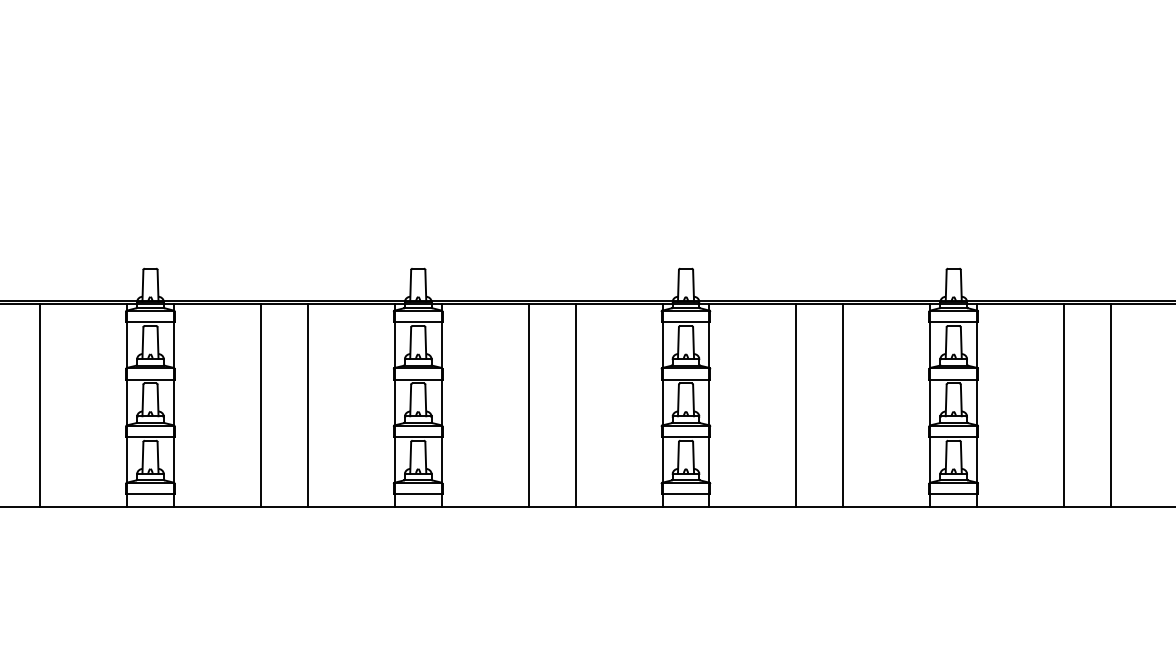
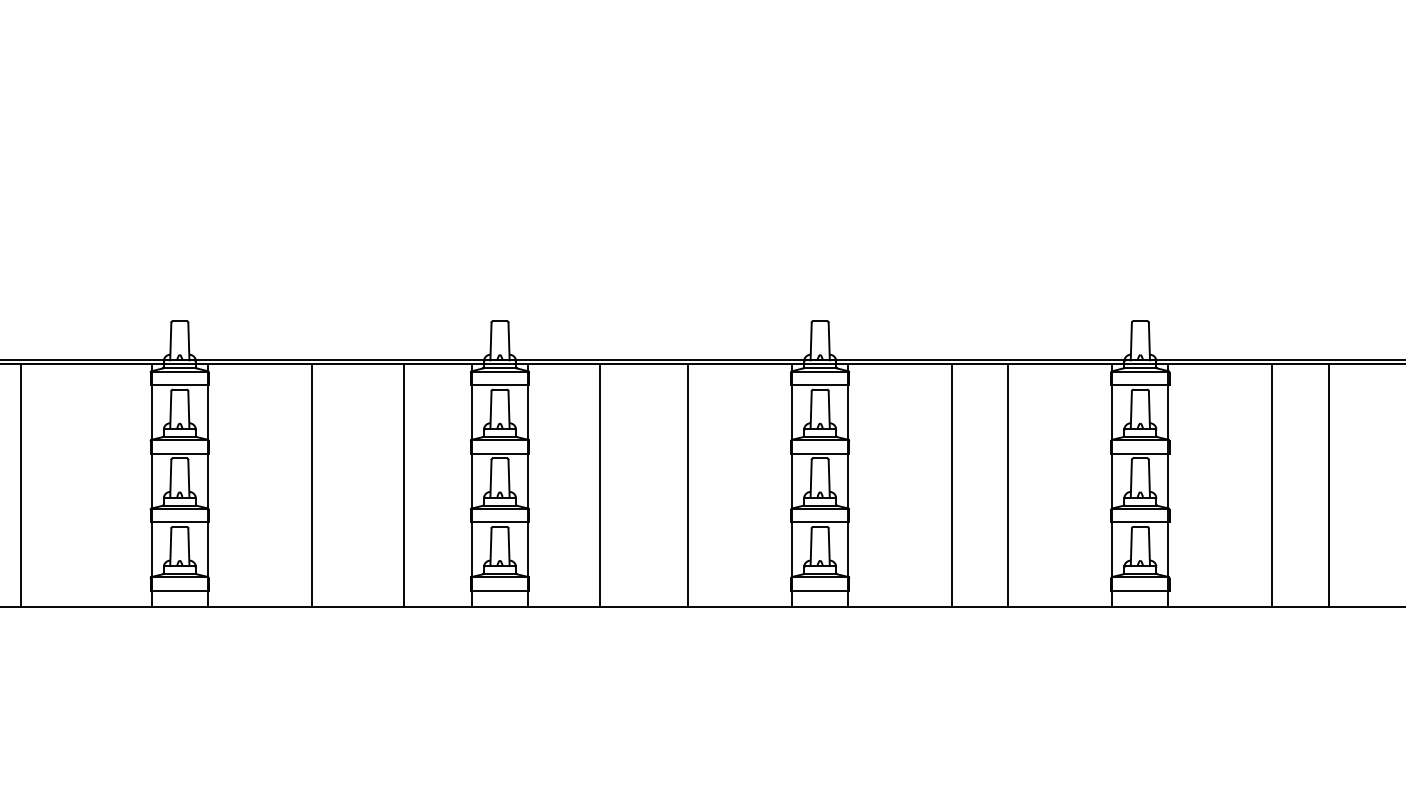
line: (40, 405) -> (21, 484), moved
line: (307, 405) -> (403, 484), moved
line: (528, 405) -> (599, 484), moved

